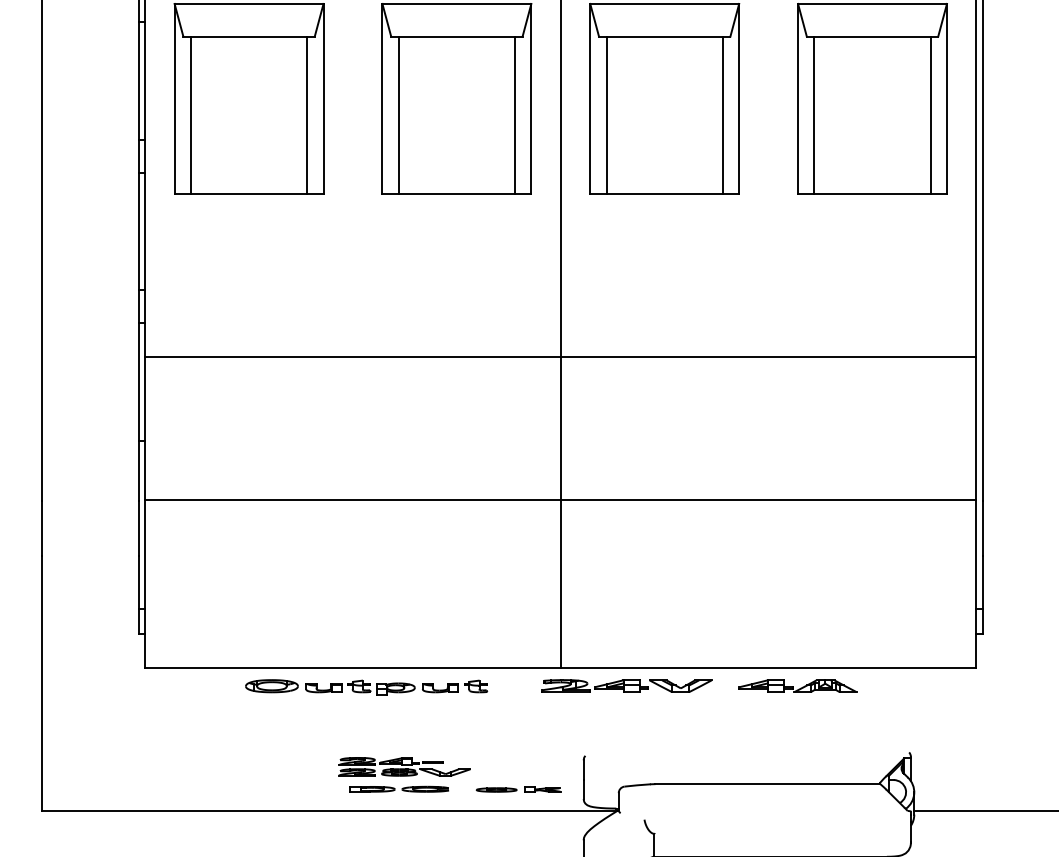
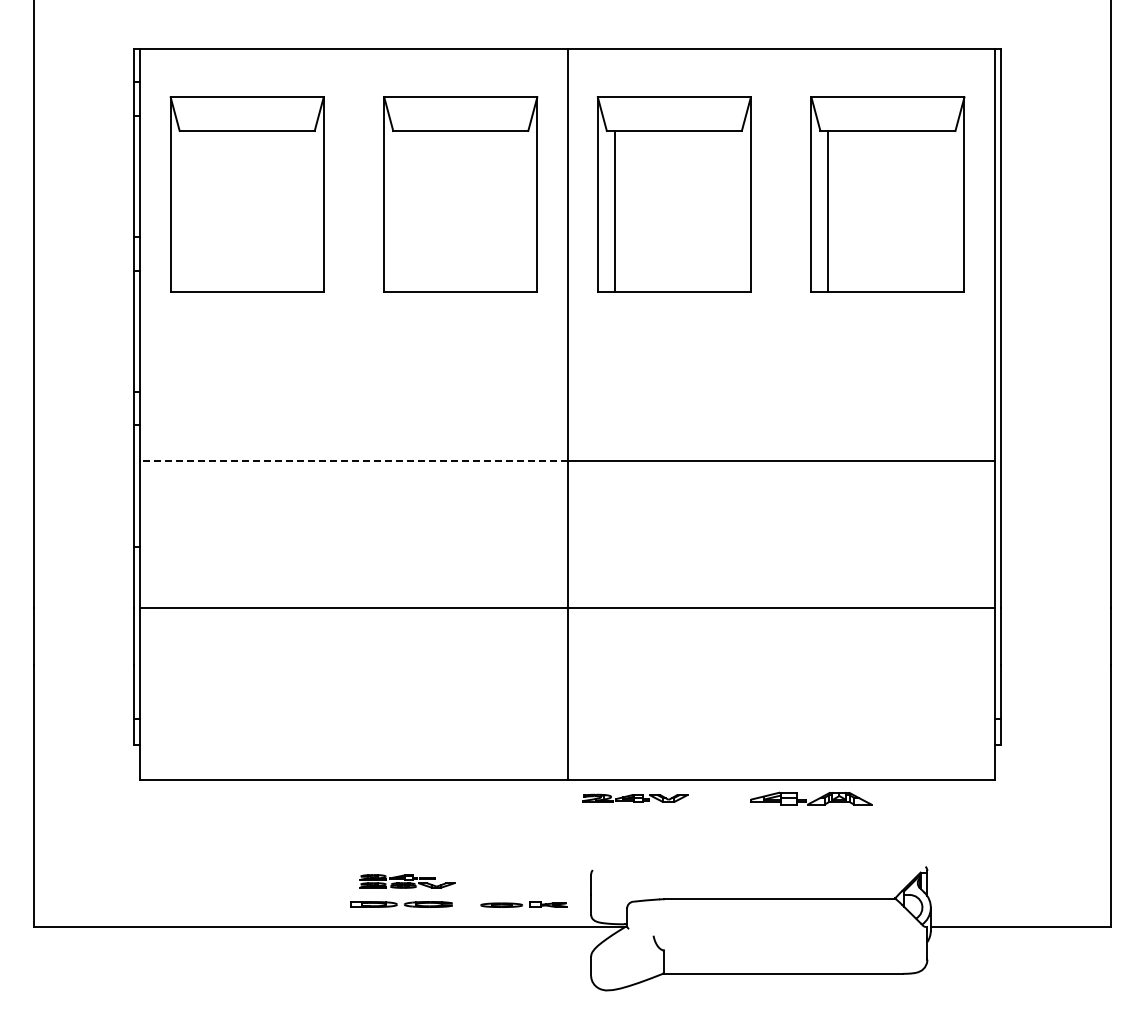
line: (190, 114) -> (187, 211), removed
line: (306, 114) -> (306, 211), removed
line: (399, 114) -> (401, 211), removed
line: (515, 114) -> (520, 211), removed
line: (723, 114) -> (734, 211), removed
line: (930, 114) -> (947, 211), removed
line: (353, 357) -> (354, 460), solid -> dashed
part: (626, 686) -> (635, 798), size x0.6
part: (366, 687) -> (367, 799), removed
part: (405, 766) -> (407, 881), size x0.7

